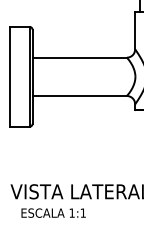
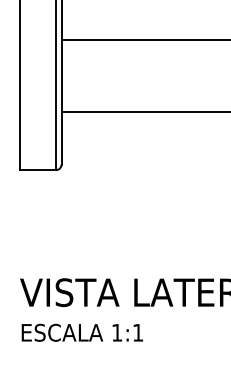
text: (53, 212) -> (82, 331), moved

